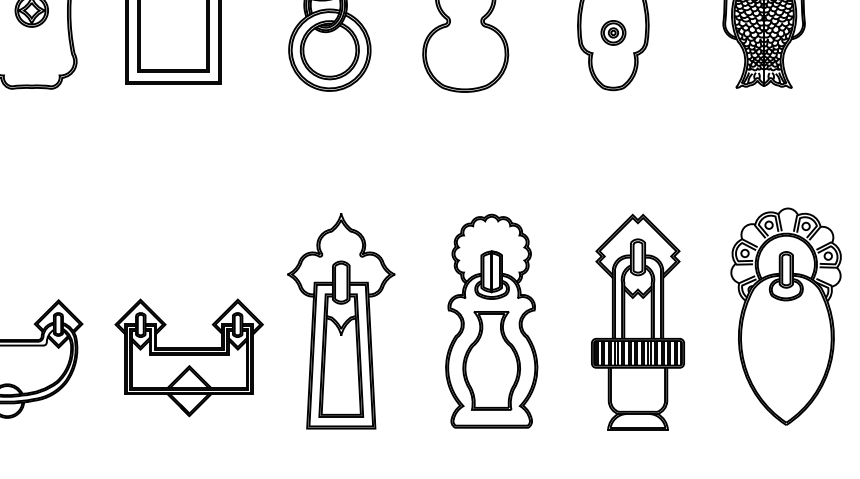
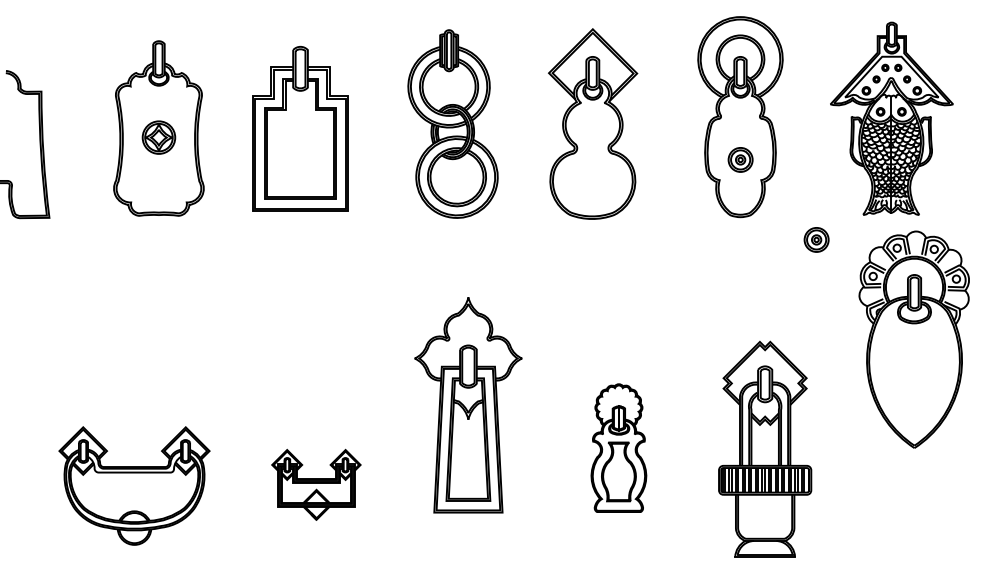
part: (689, 112) -> (816, 239), added
part: (785, 316) -> (913, 339), moved
part: (491, 320) -> (618, 447), size x0.6
part: (341, 321) -> (468, 405), moved
part: (189, 357) -> (316, 484), size x0.6

